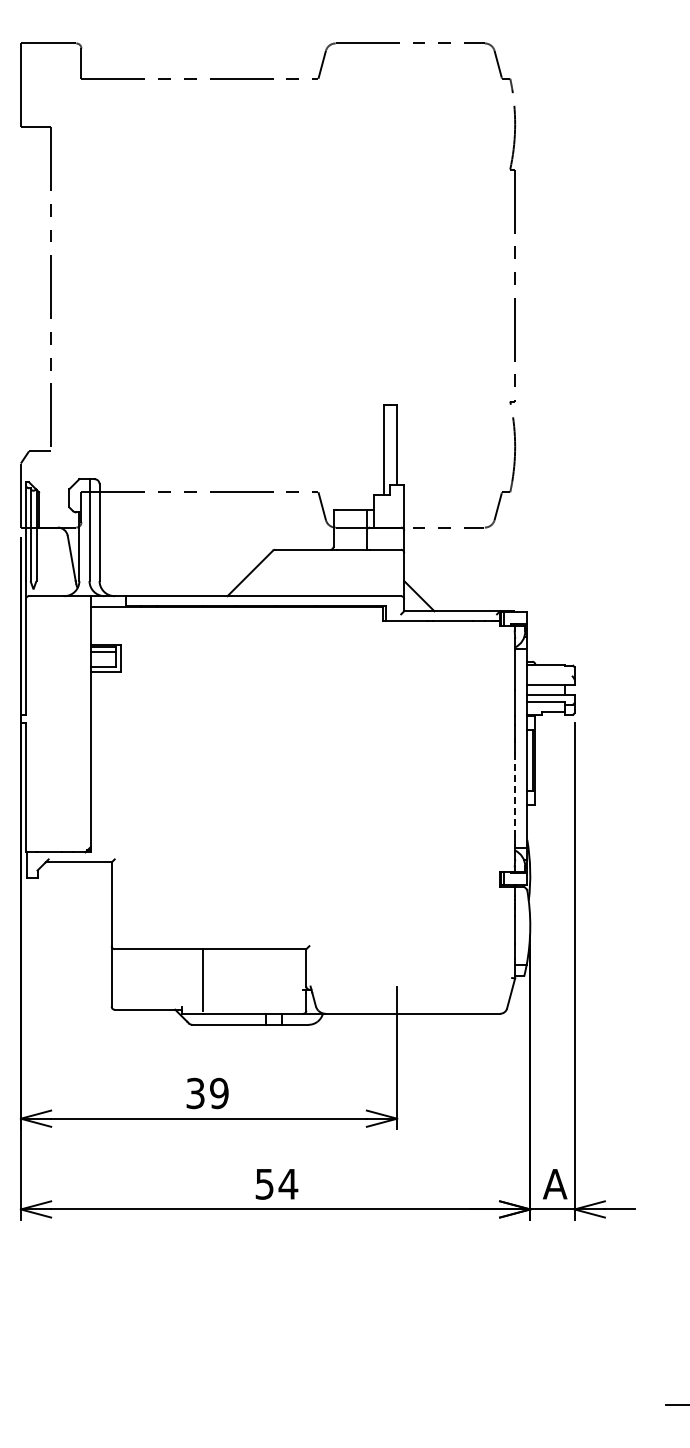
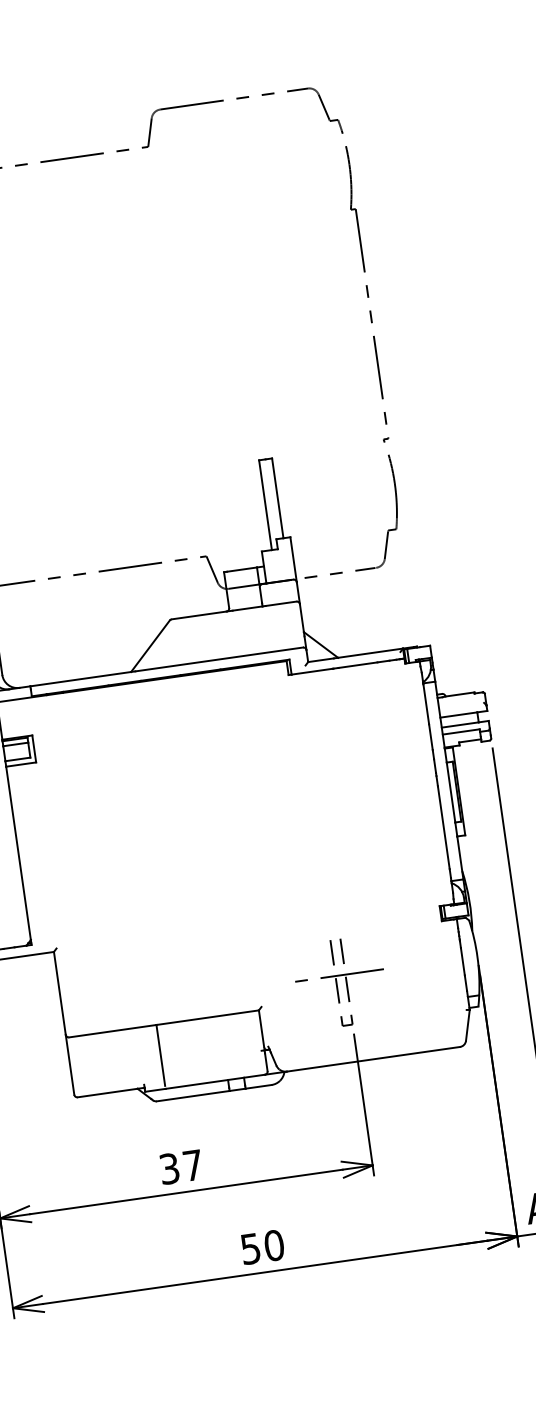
line: (515, 794) -> (444, 827), dashed -> solid
part: (390, 933) -> (340, 982), added
text: (219, 1093) -> (193, 1165), 39 -> 37
text: (288, 1183) -> (274, 1244), 54 -> 50

